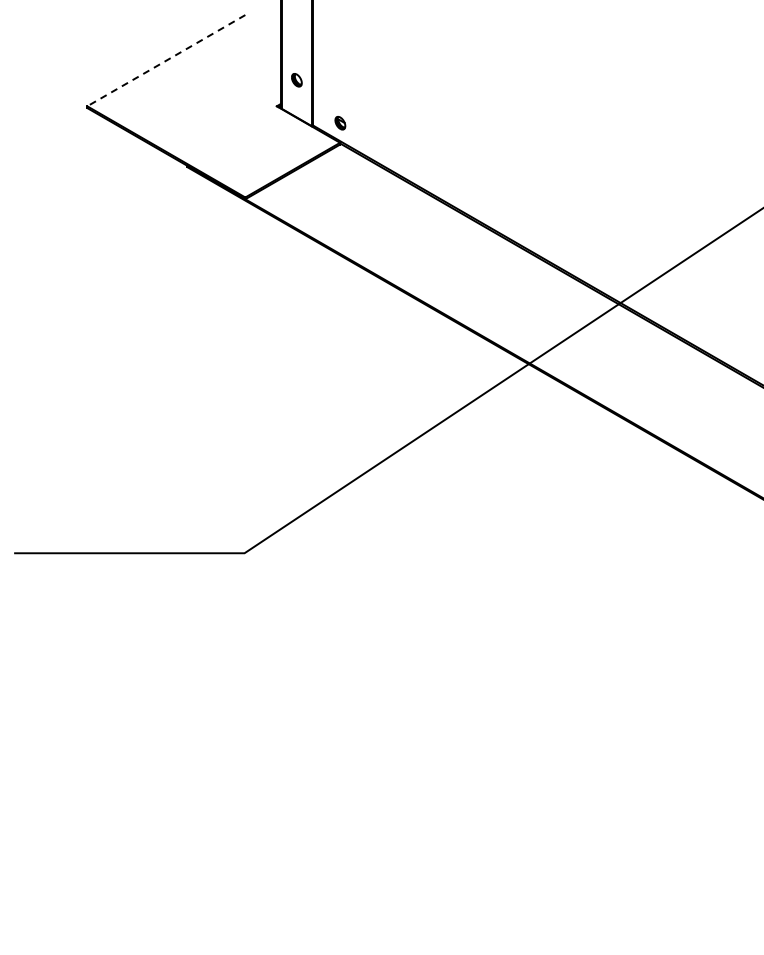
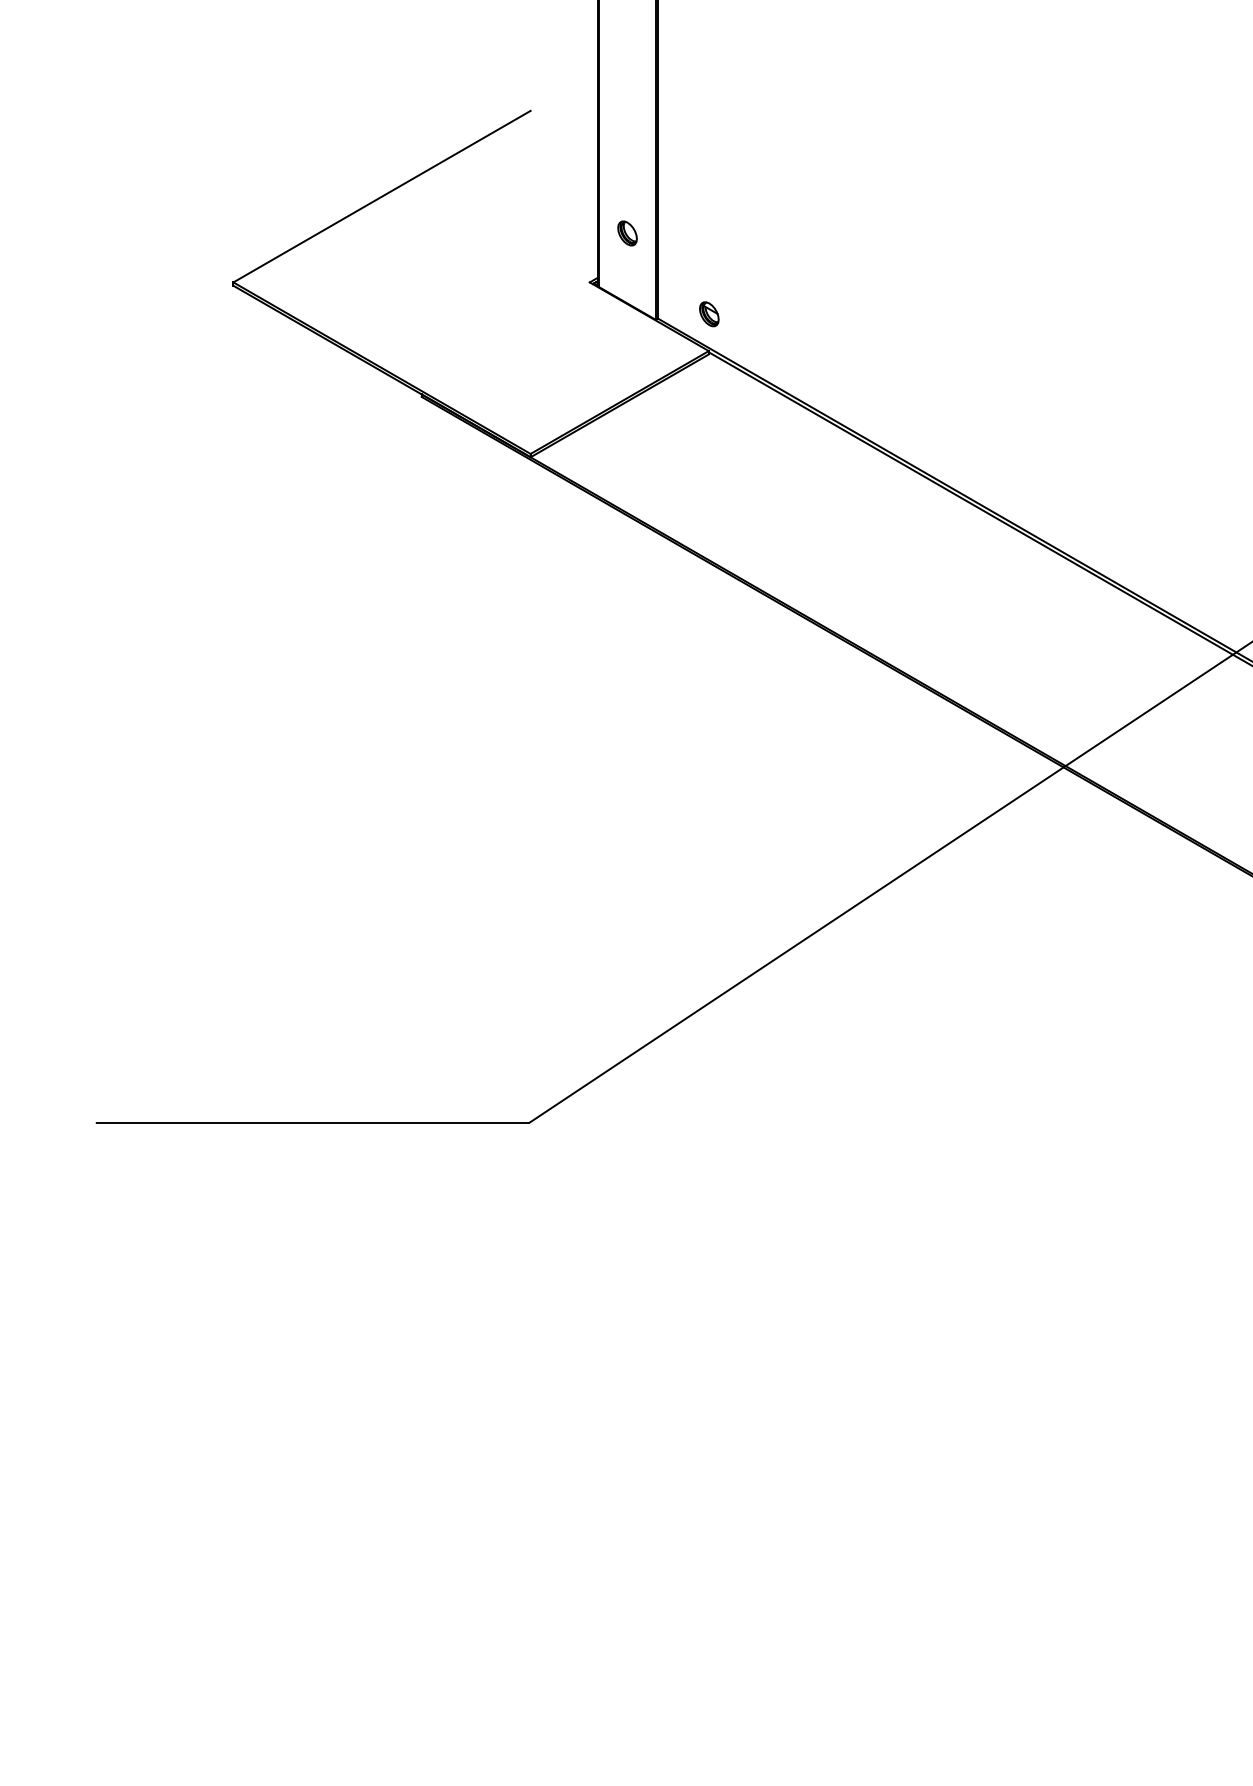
line: (165, 60) -> (380, 196), dashed -> solid

